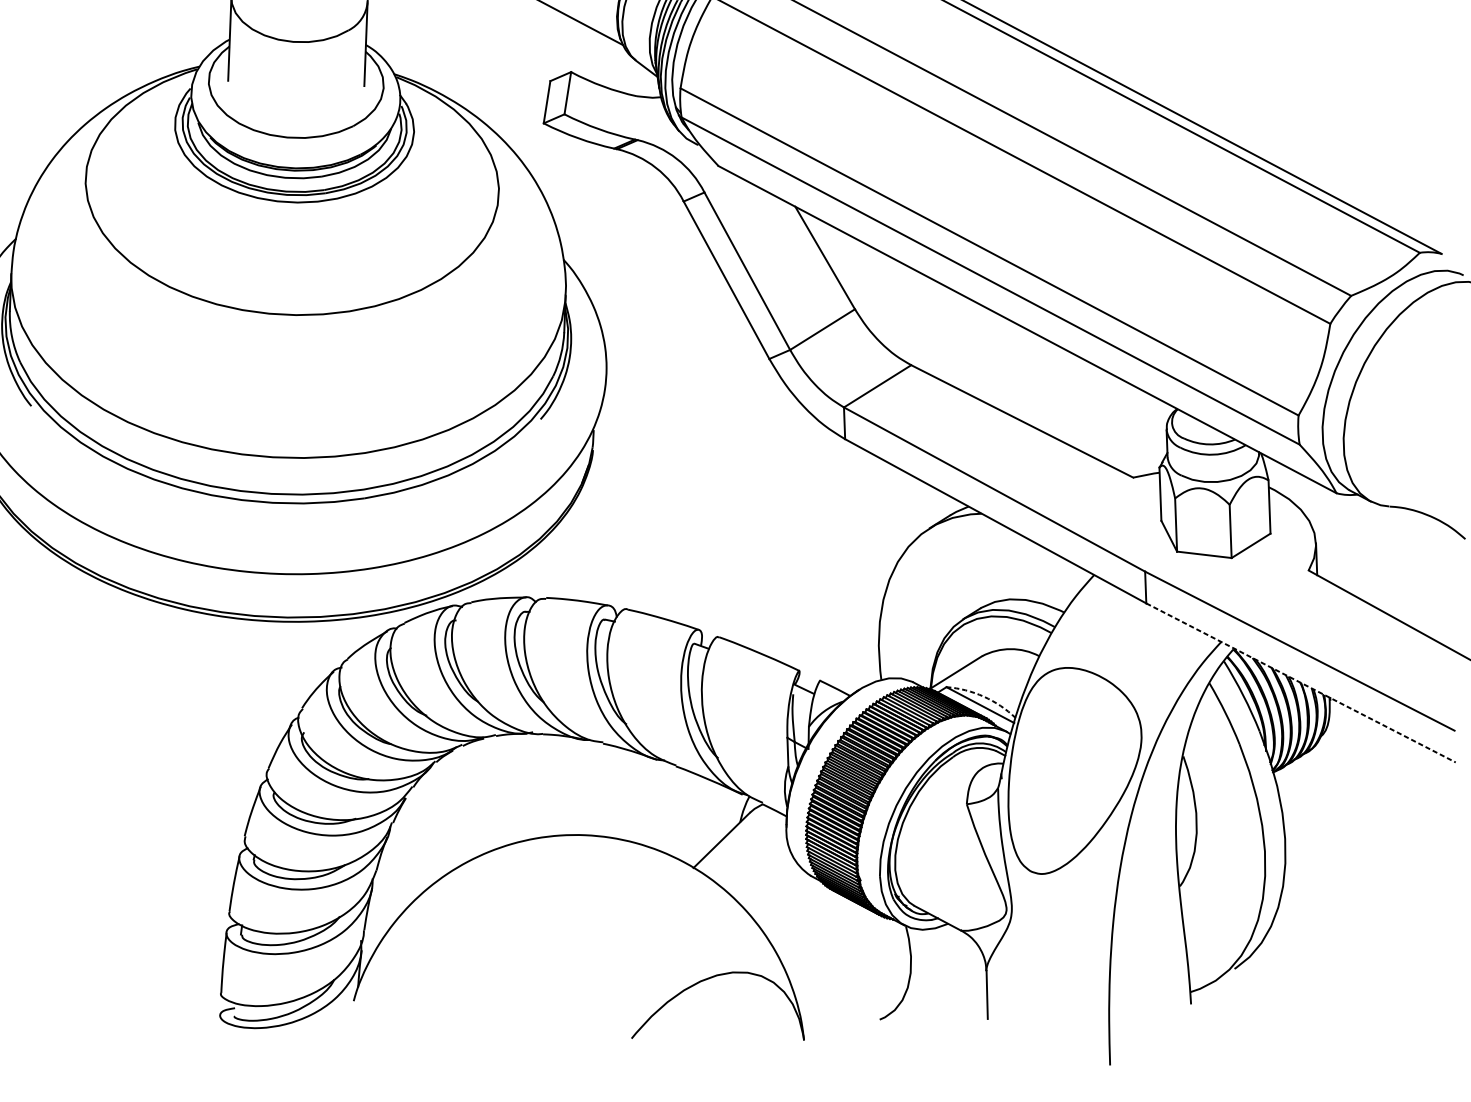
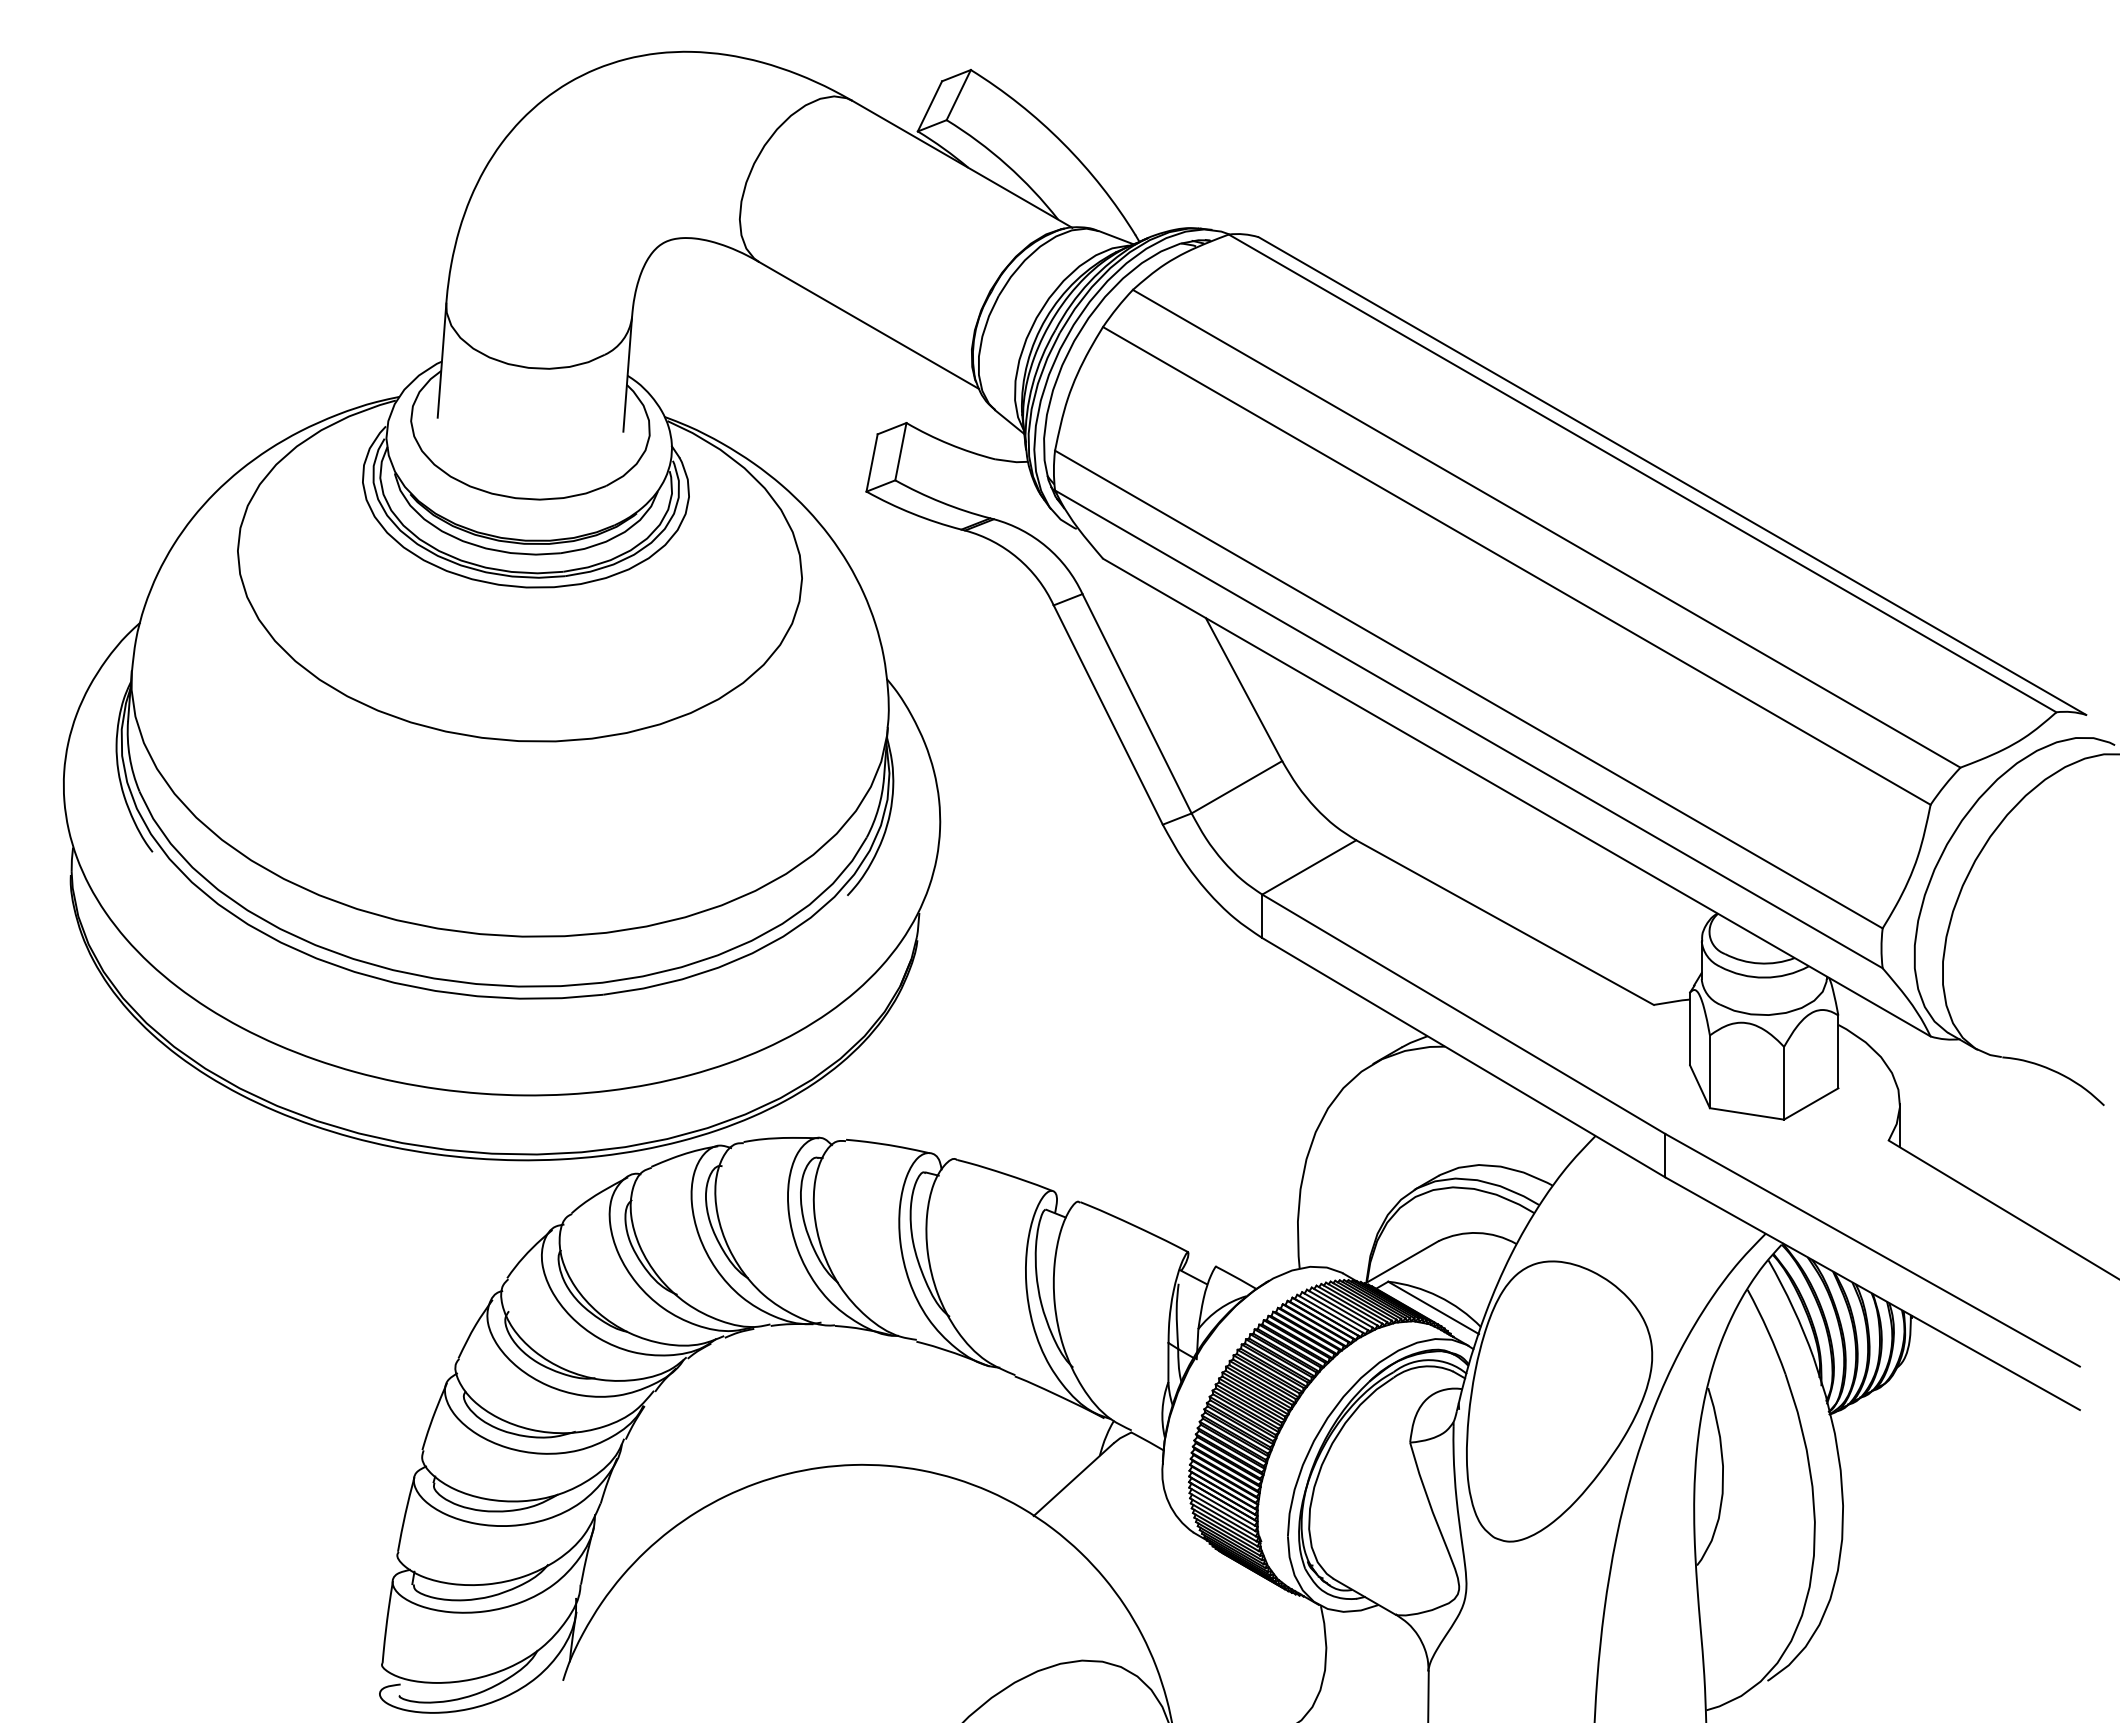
line: (1300, 682) -> (1872, 1293), dashed -> solid
arc: (983, 696) -> (1438, 1296), dashed -> solid

